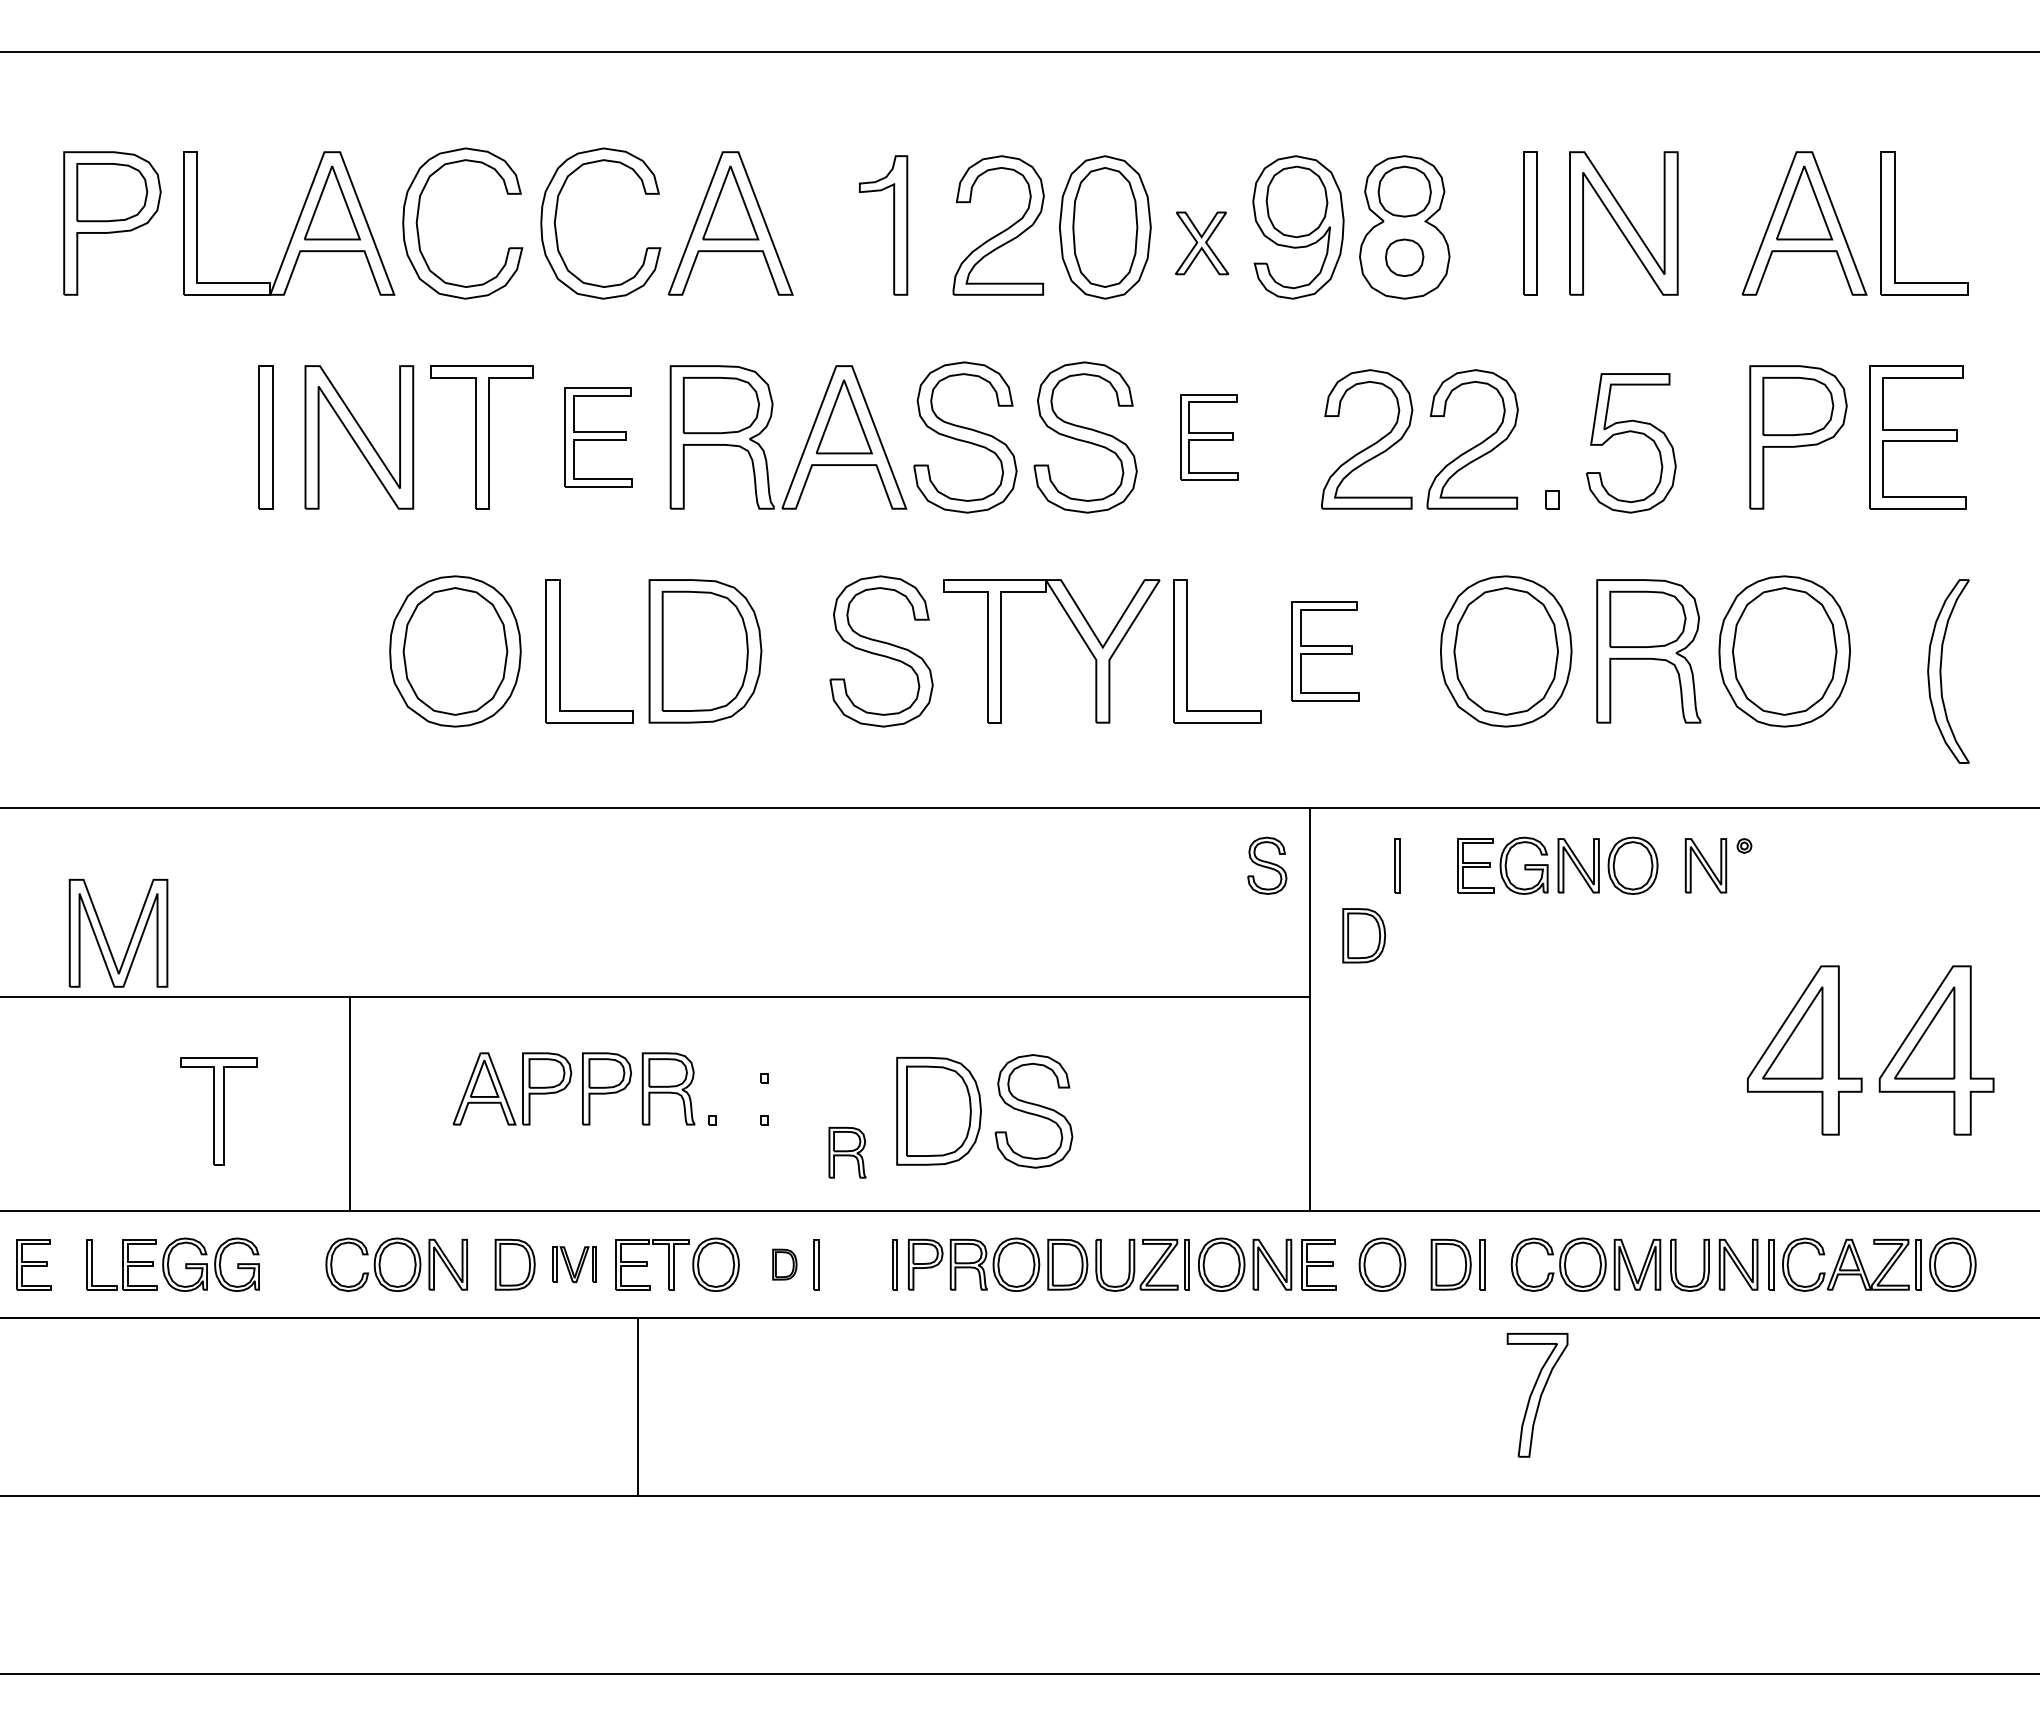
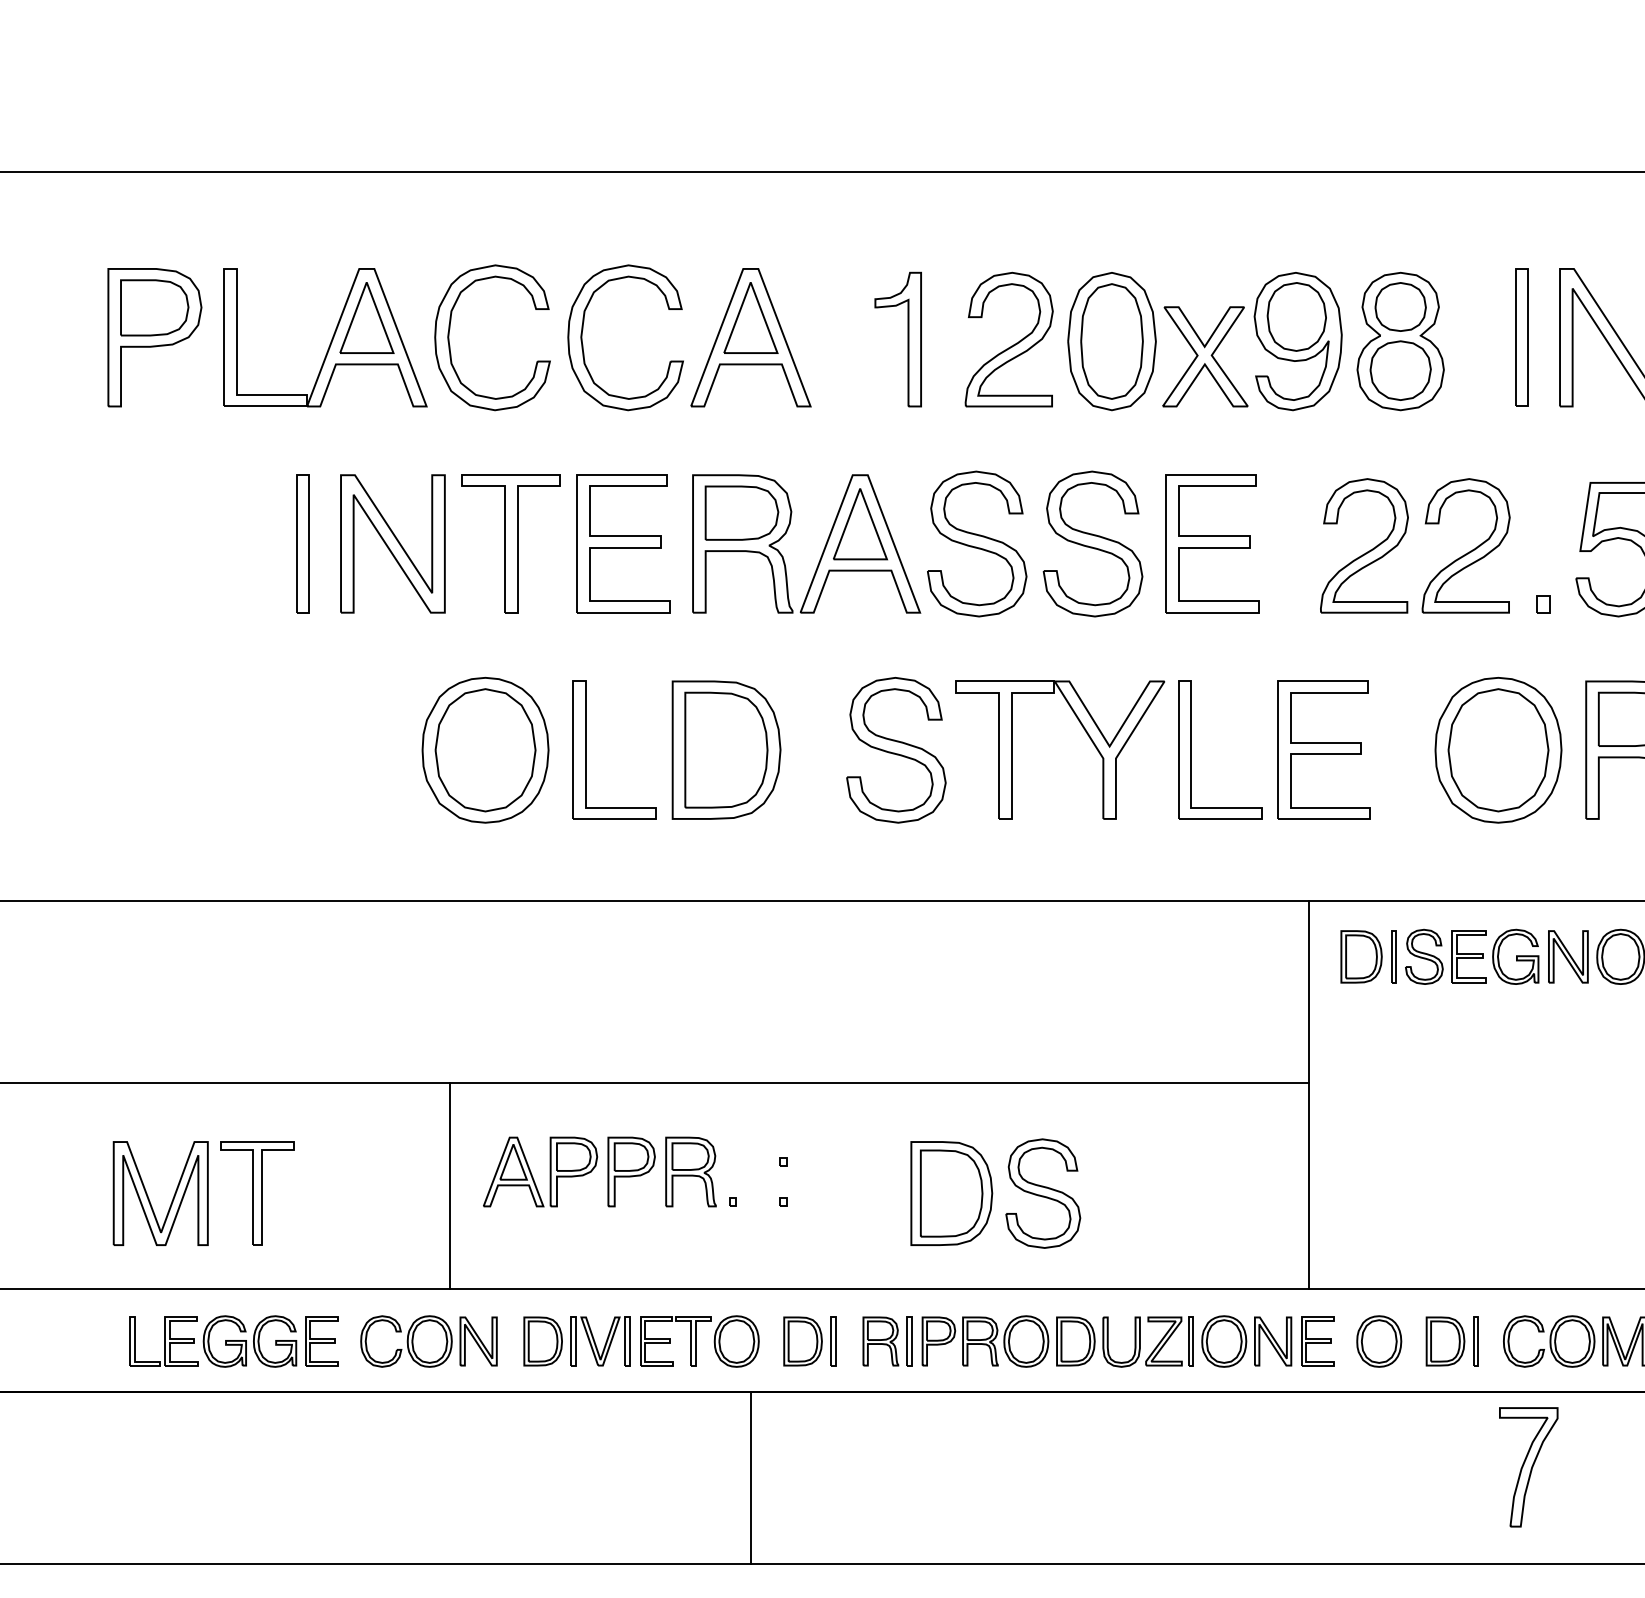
part: (1201, 243) -> (1204, 356), size x1.67
part: (1404, 257) -> (1400, 370), size x1.67
part: (598, 437) -> (623, 544), size x1.43
part: (1209, 437) -> (1212, 544), size x1.67
part: (1324, 651) -> (1323, 750), size x1.43
part: (1267, 865) -> (1424, 956), moved
part: (1364, 935) -> (1361, 956), moved
part: (106, 937) -> (149, 1197), moved
line: (350, 1103) -> (449, 1186), moved
part: (847, 1152) -> (880, 1341), moved
part: (33, 1264) -> (321, 1341), moved
part: (574, 1264) -> (600, 1341), size x1.43
part: (784, 1264) -> (802, 1341), size x1.67
line: (638, 1406) -> (750, 1478), moved

